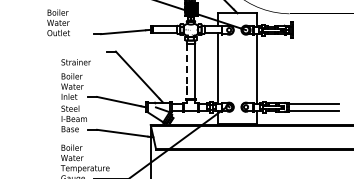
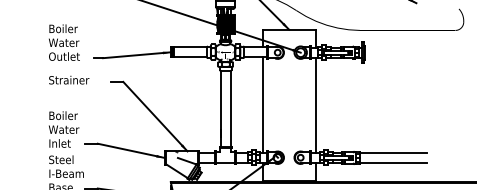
text: (58, 22) -> (64, 42), moved
text: (75, 62) -> (68, 80), moved
line: (187, 71) -> (220, 109), dashed -> solid

